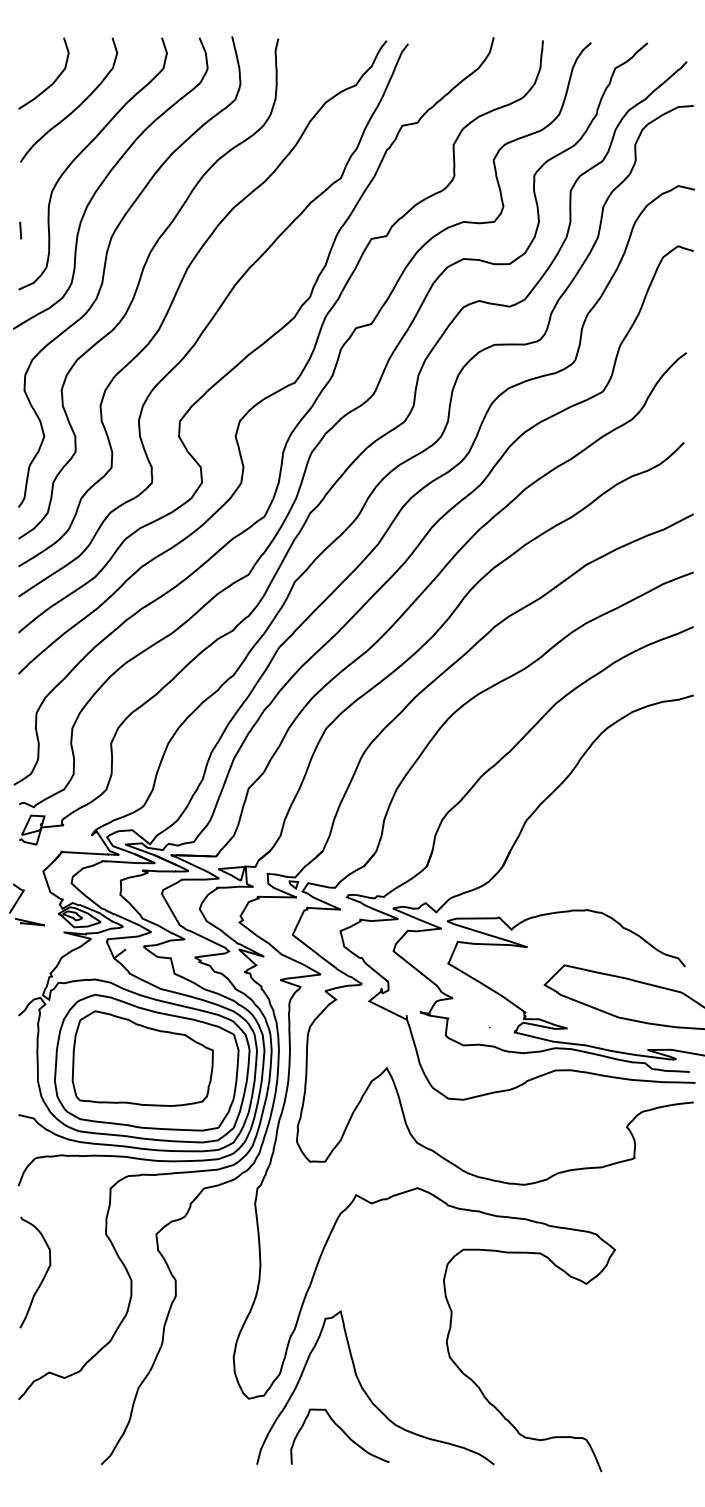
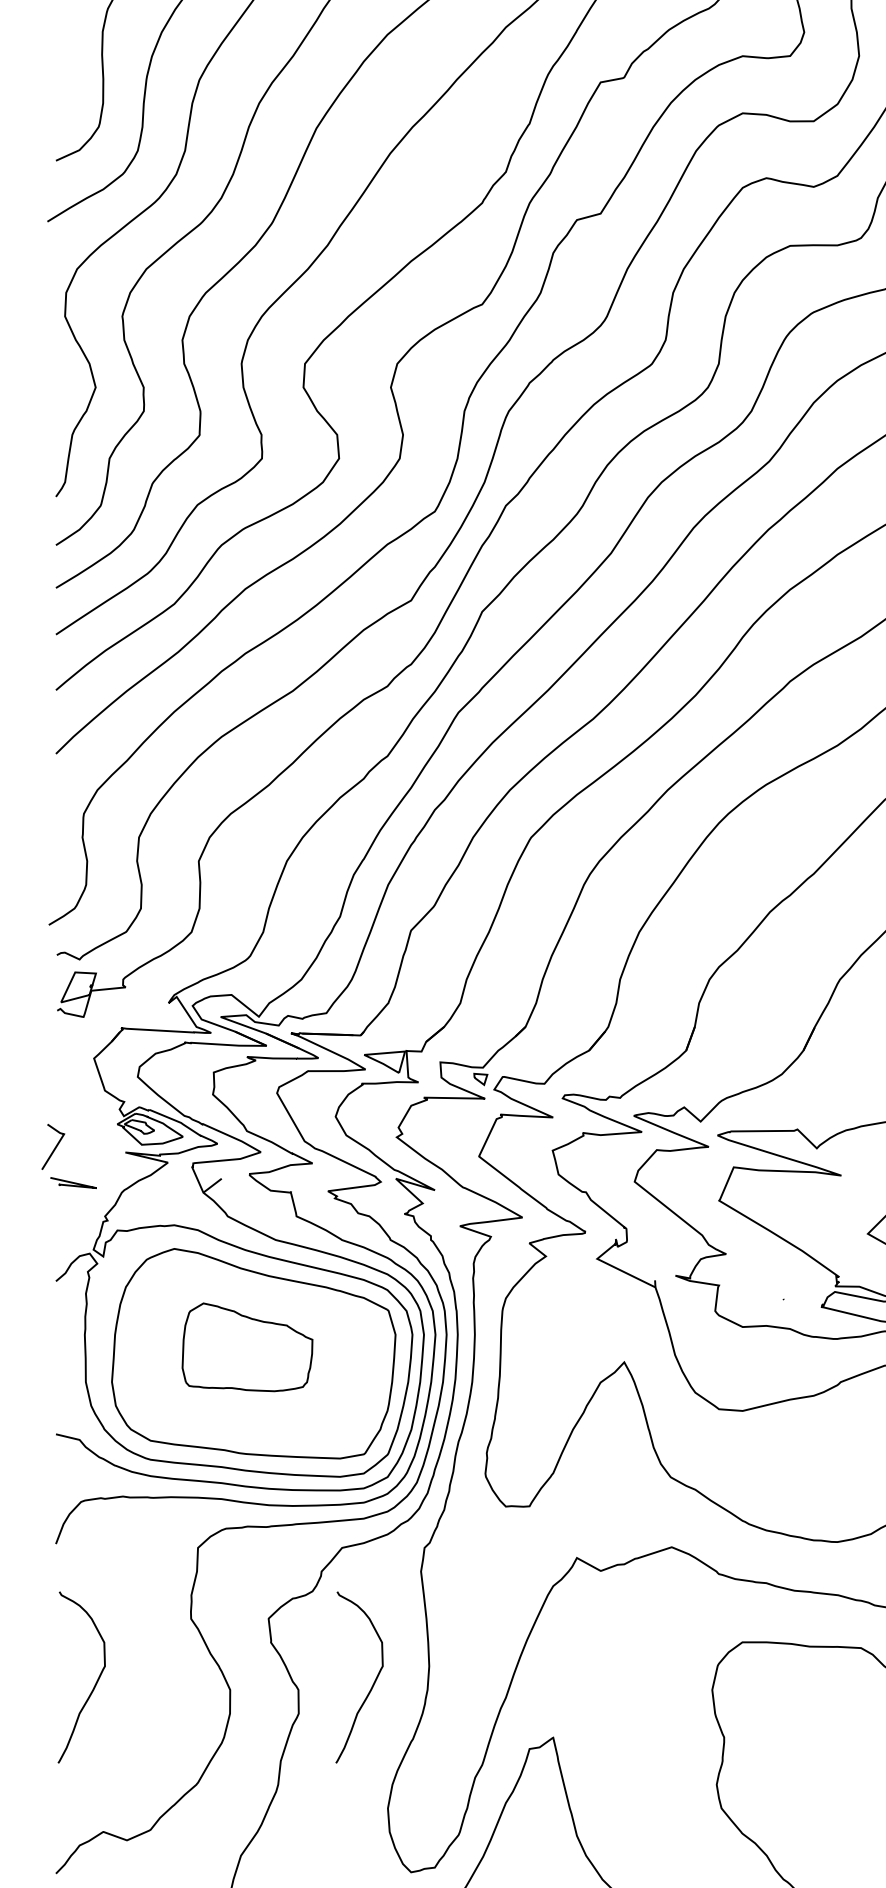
line: (20, 230) -> (58, 69), removed
part: (19, 899) -> (57, 1148), moved
part: (142, 1058) -> (247, 1347), size x0.6
curve: (223, 1276) -> (372, 1683), added

